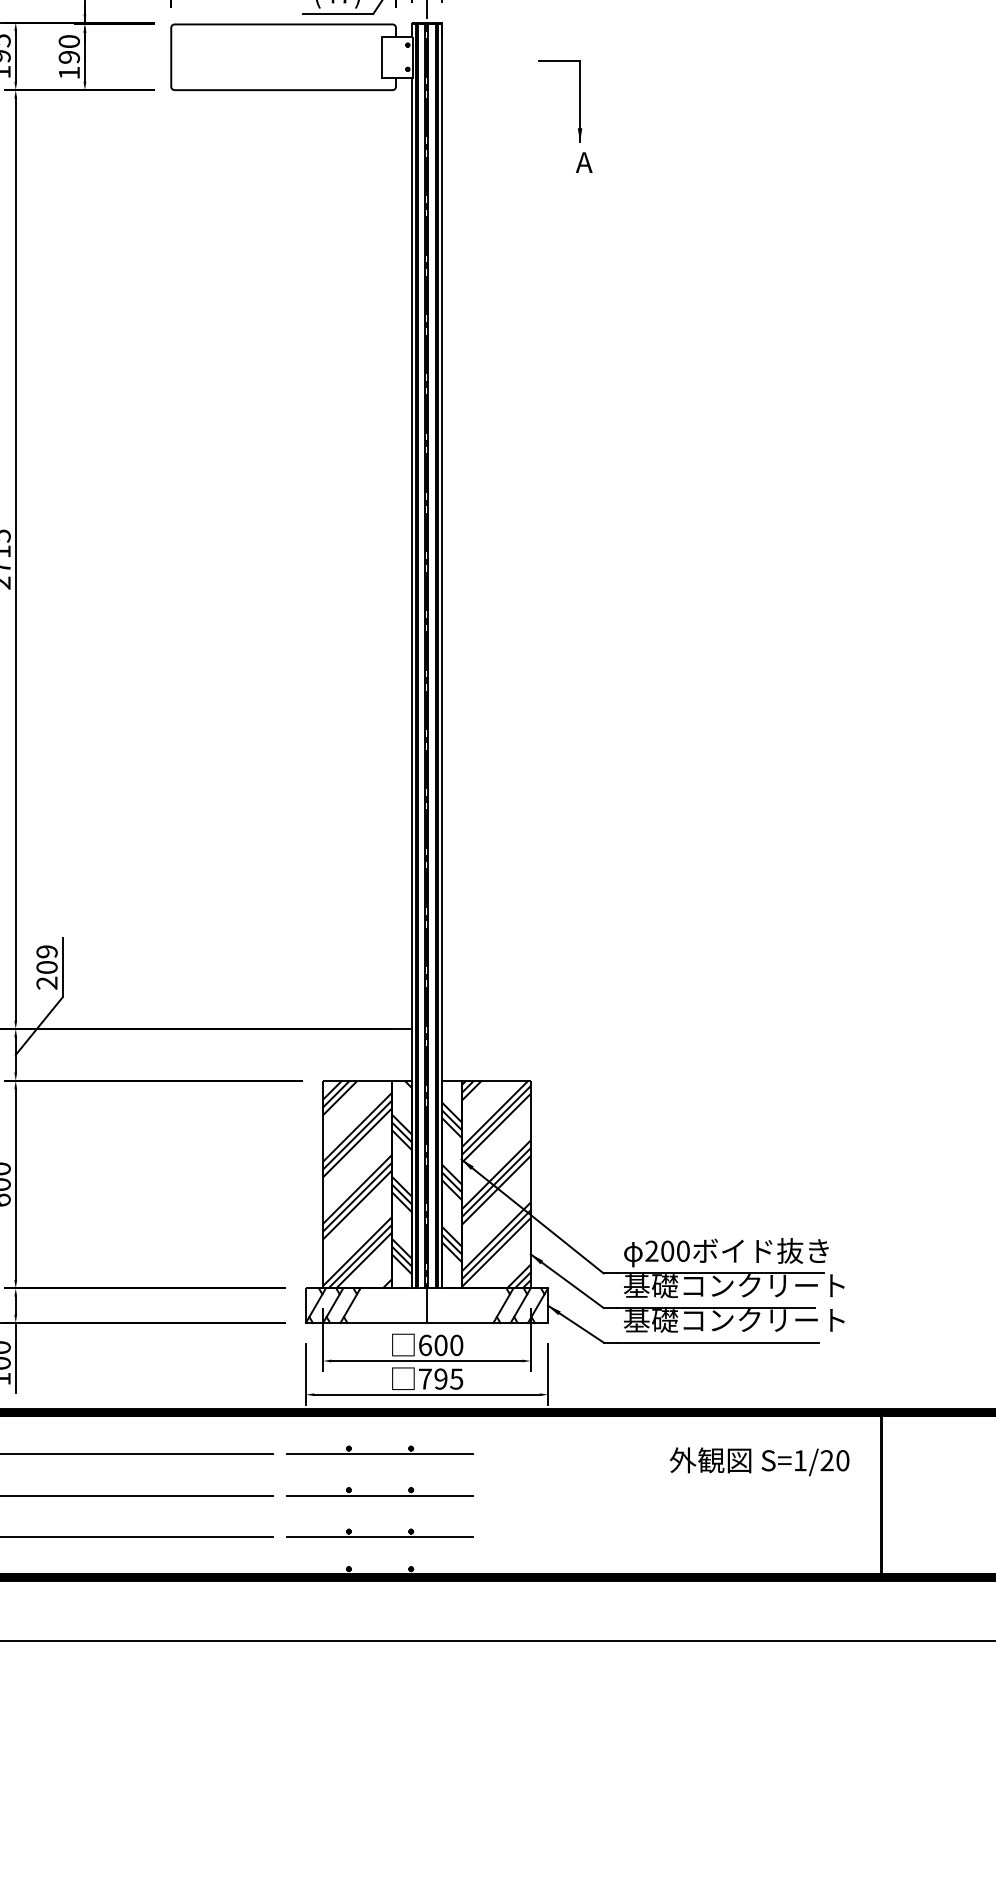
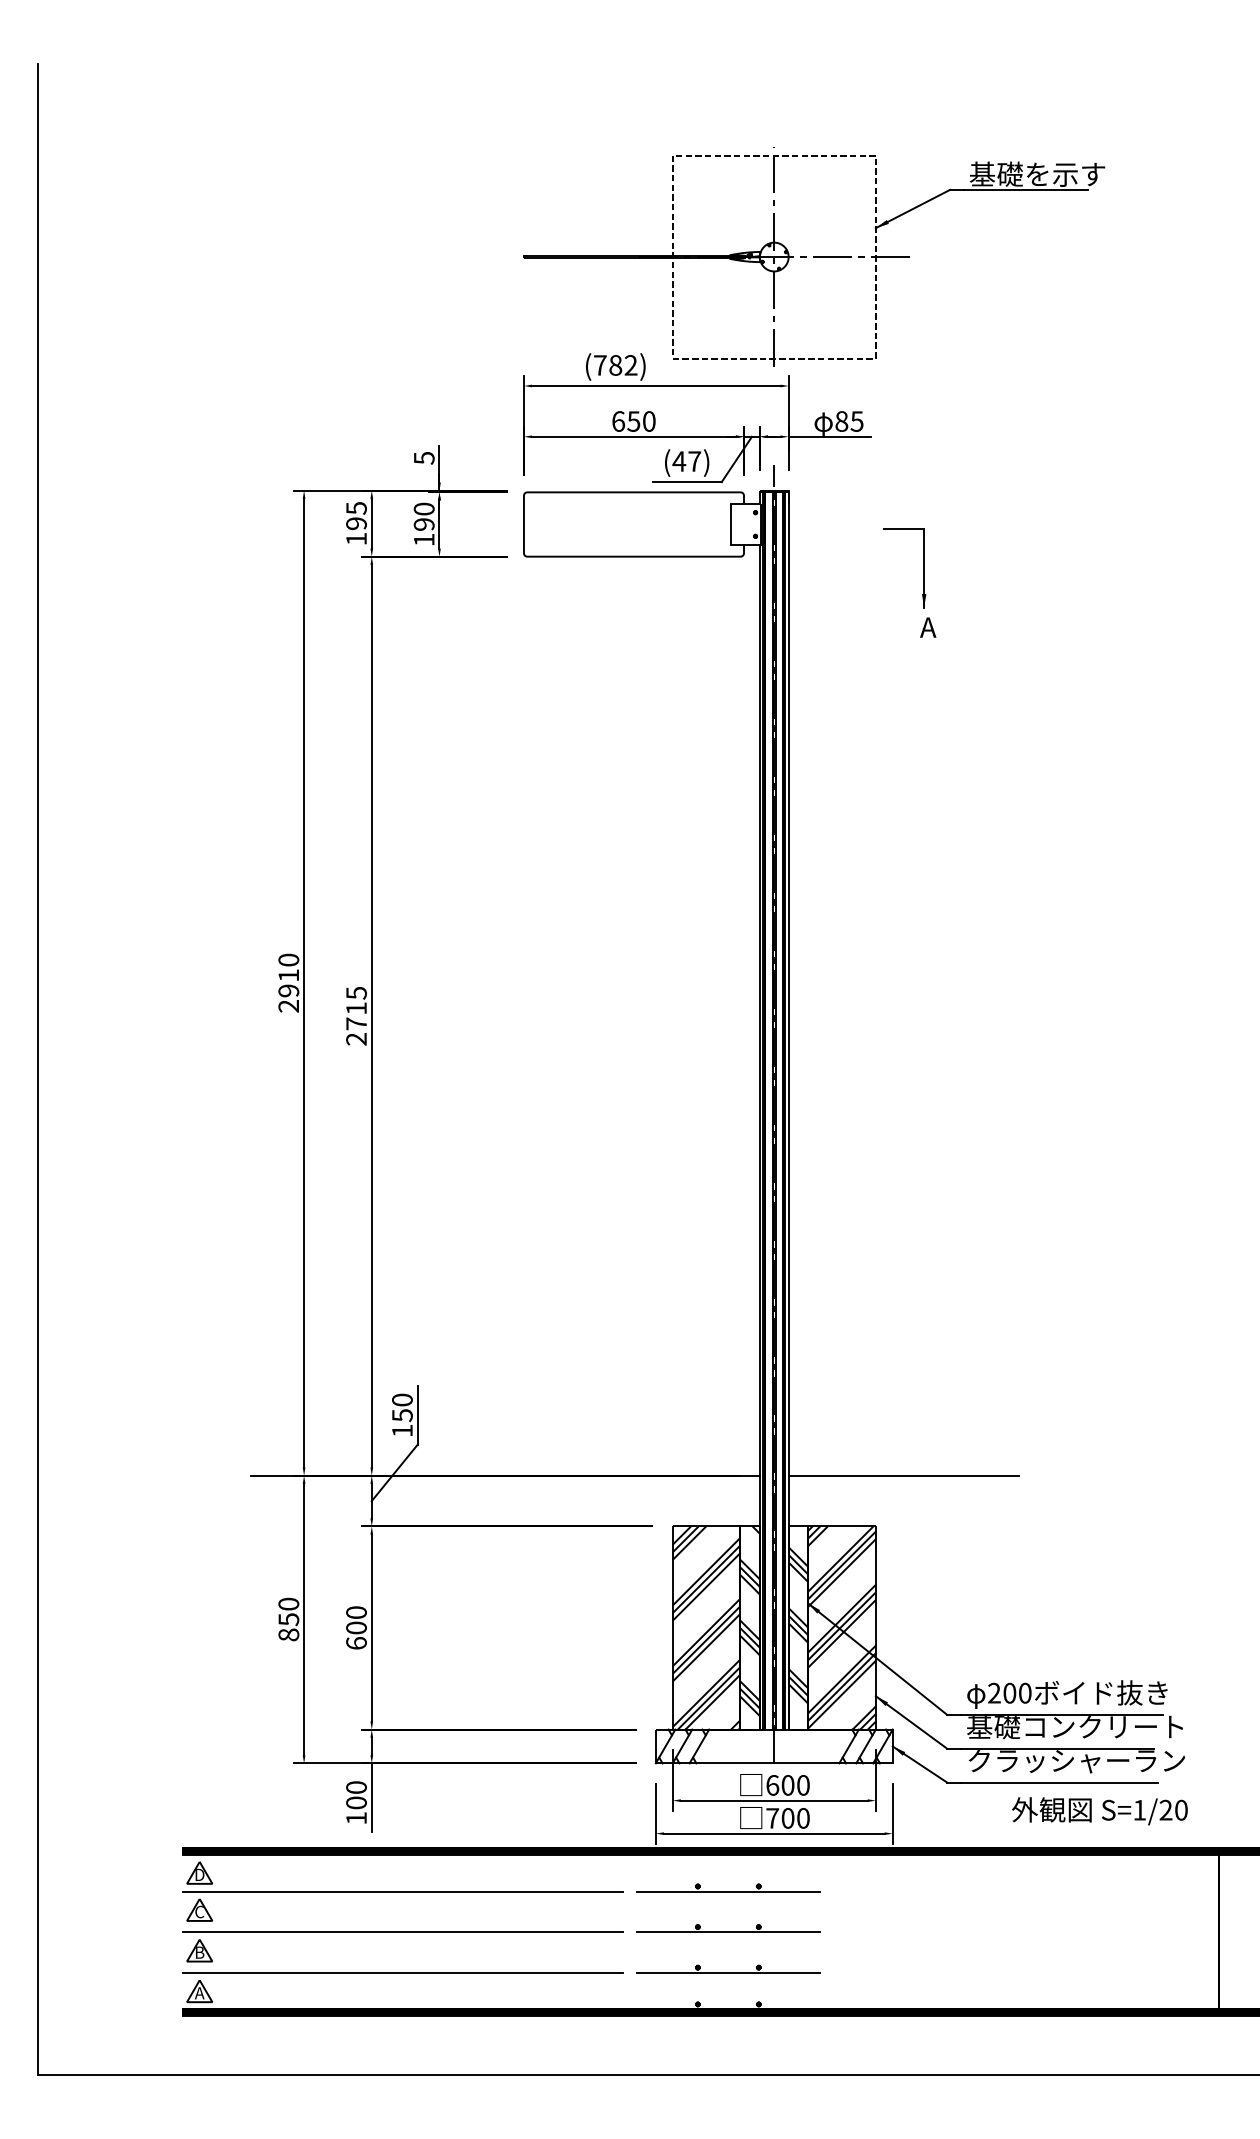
text: (47, 967) -> (402, 1415), 209 -> 150
line: (558, 1028) -> (903, 1475), added
text: (735, 1319) -> (1076, 1760), 基礎コンクリート -> クラッシャーラン
text: (448, 1379) -> (795, 1818), 795 -> 700
text: (759, 1461) -> (1099, 1811), moved

